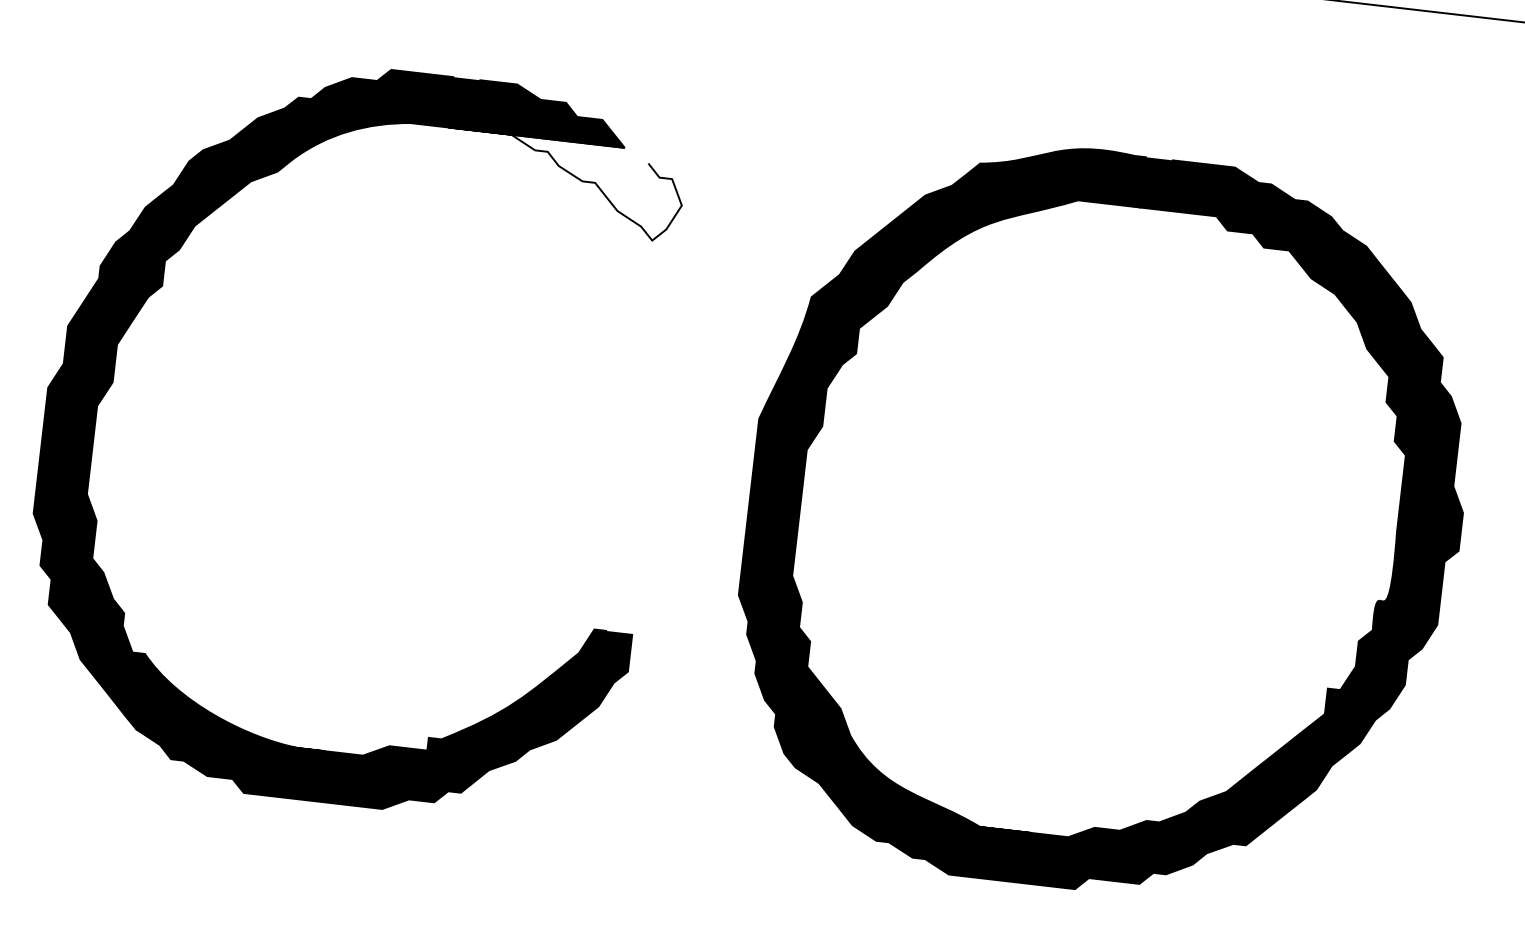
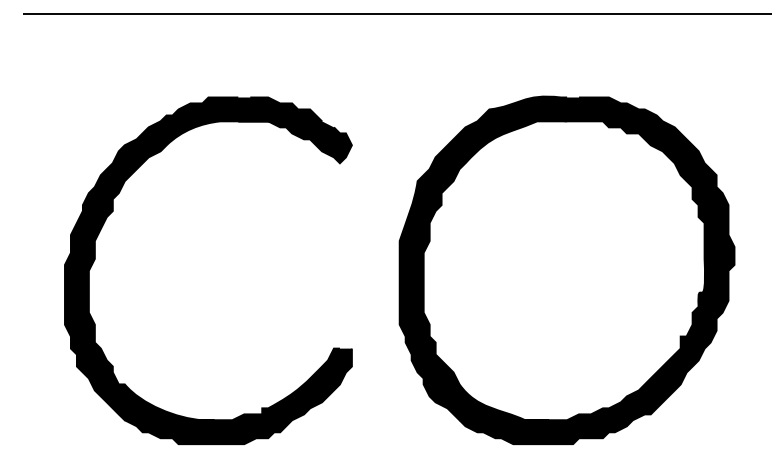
fill: (561, 185) -> (294, 142), added

